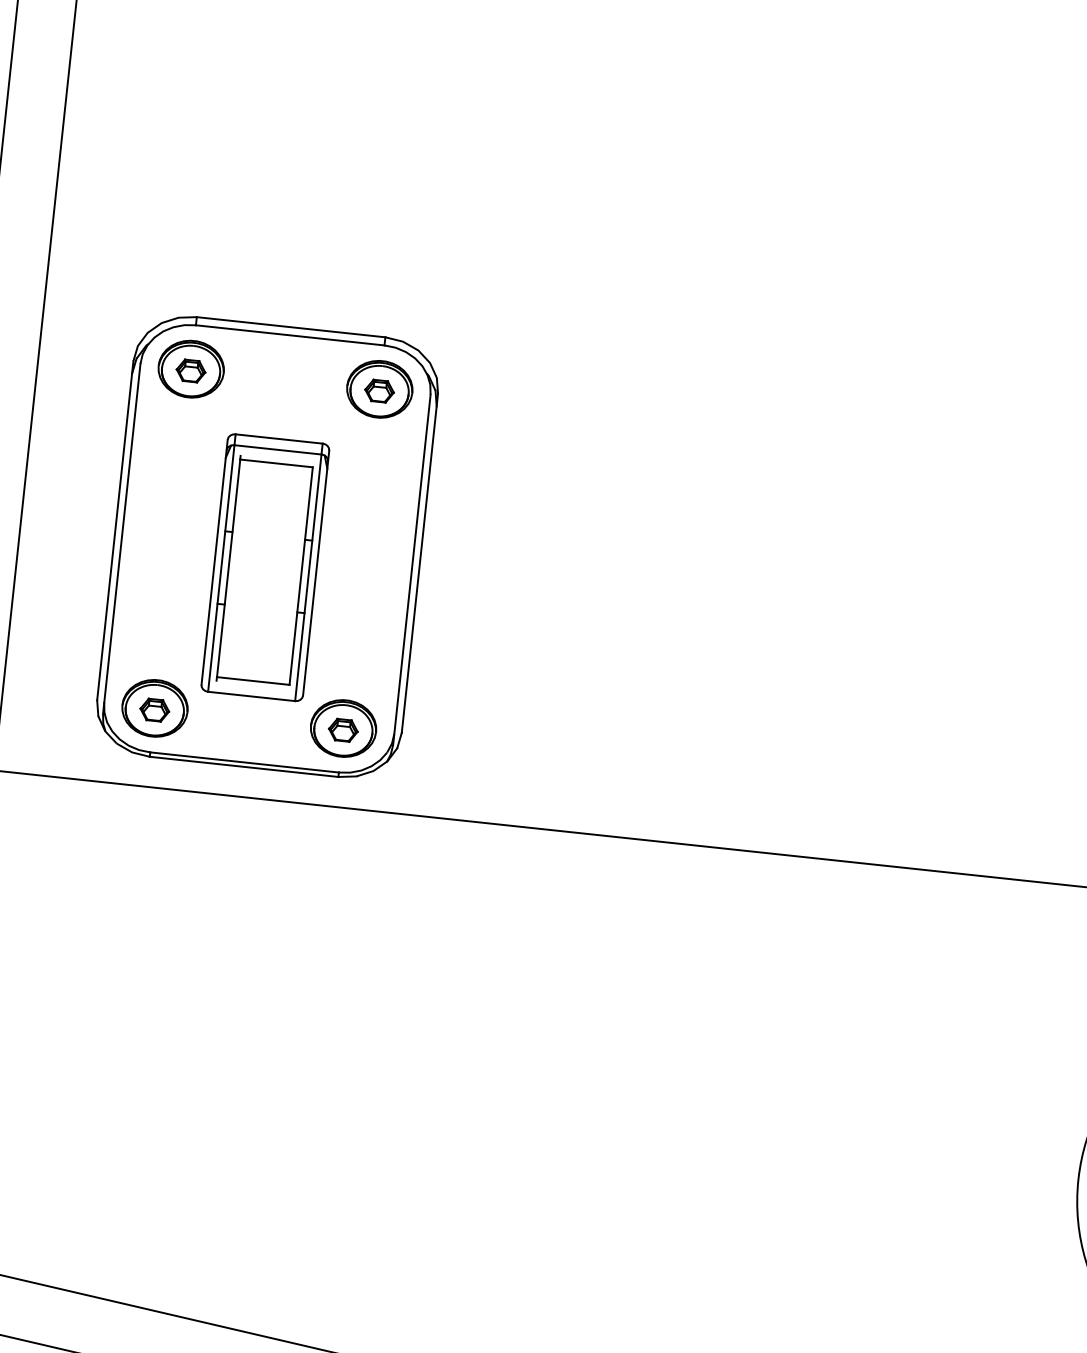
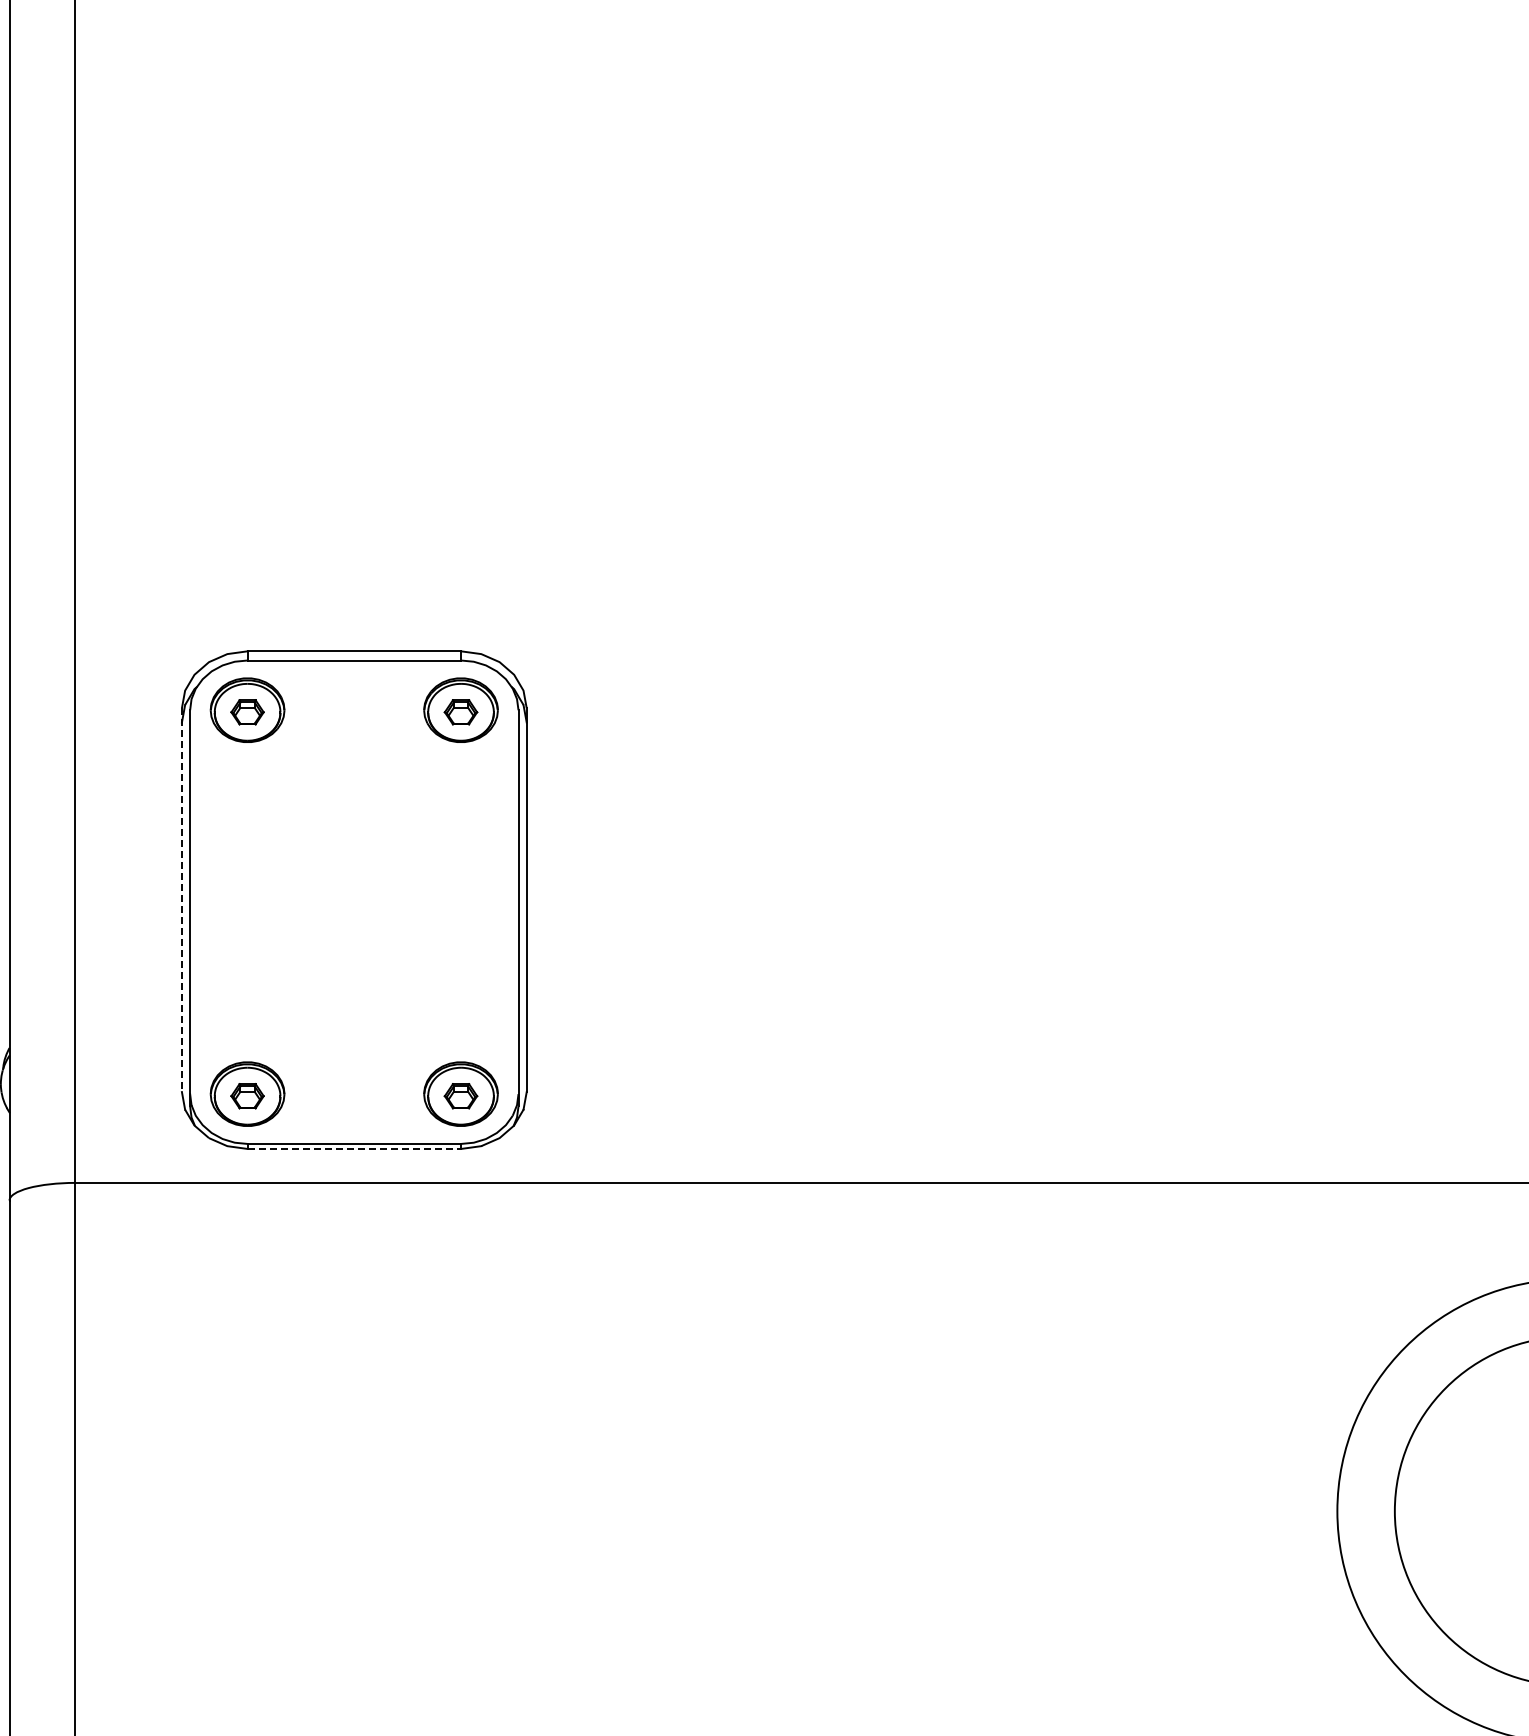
line: (114, 531) -> (181, 900), solid -> dashed
part: (264, 567) -> (353, 923), removed
line: (244, 766) -> (354, 1148), solid -> dashed

